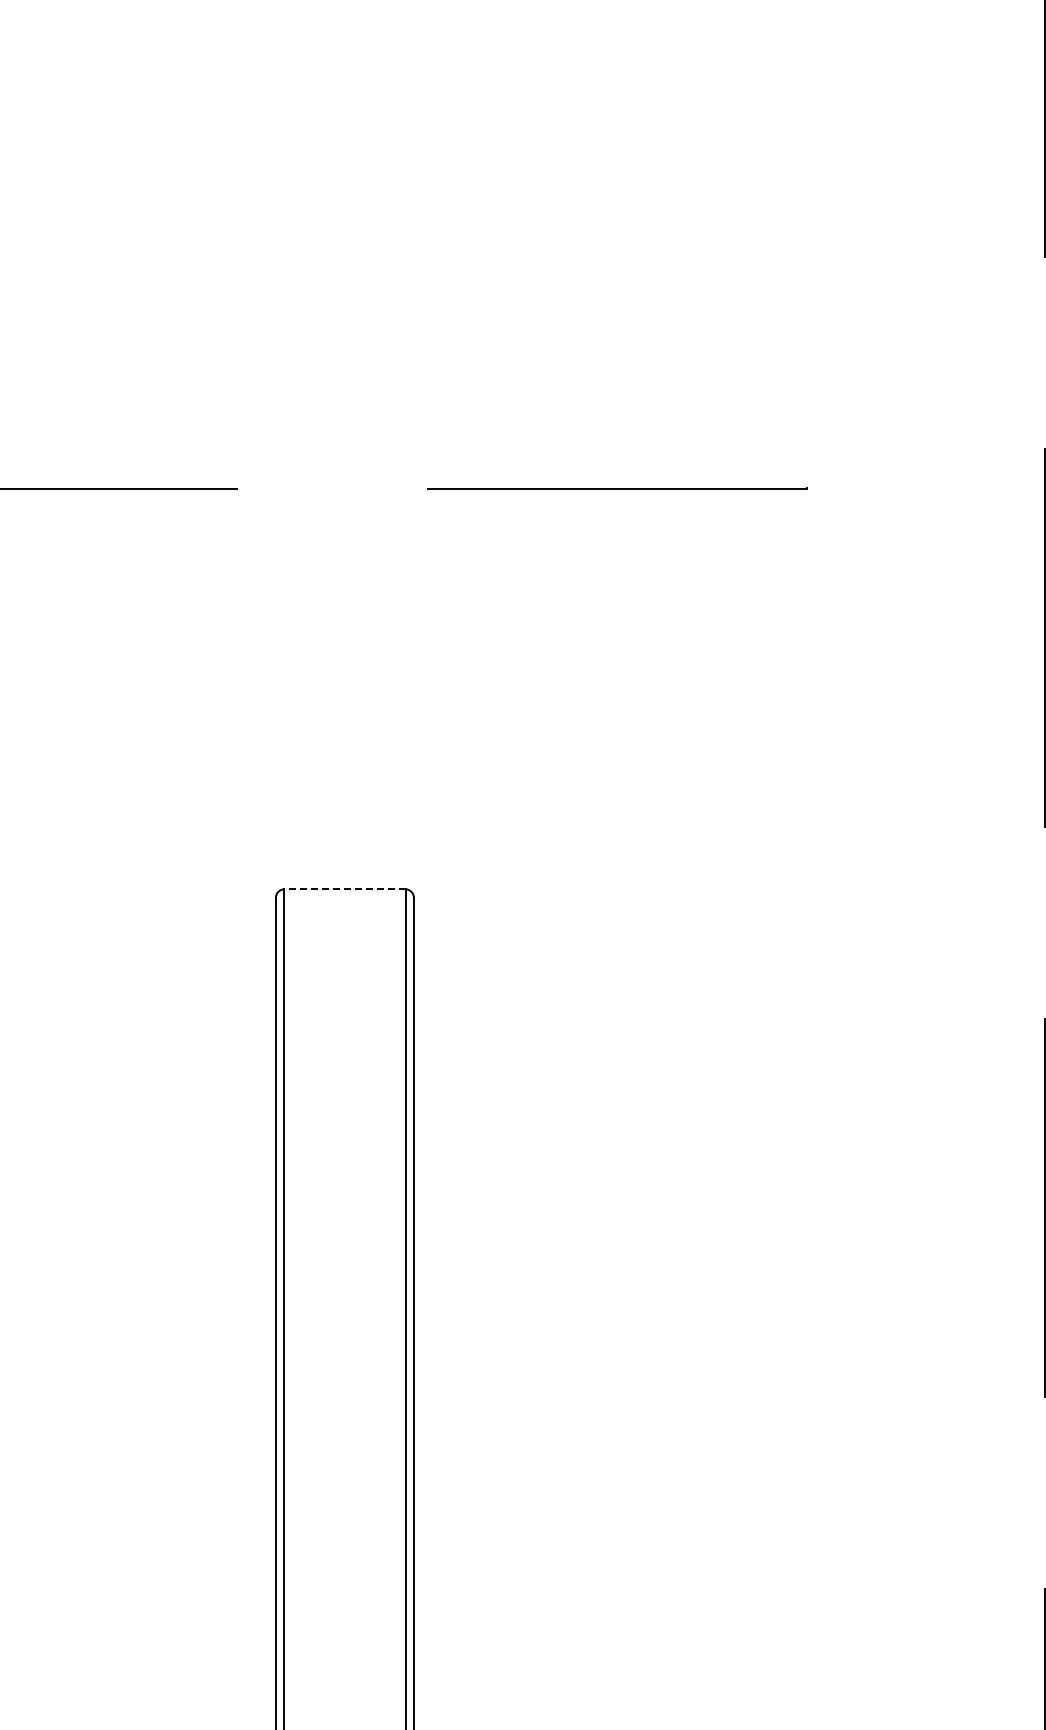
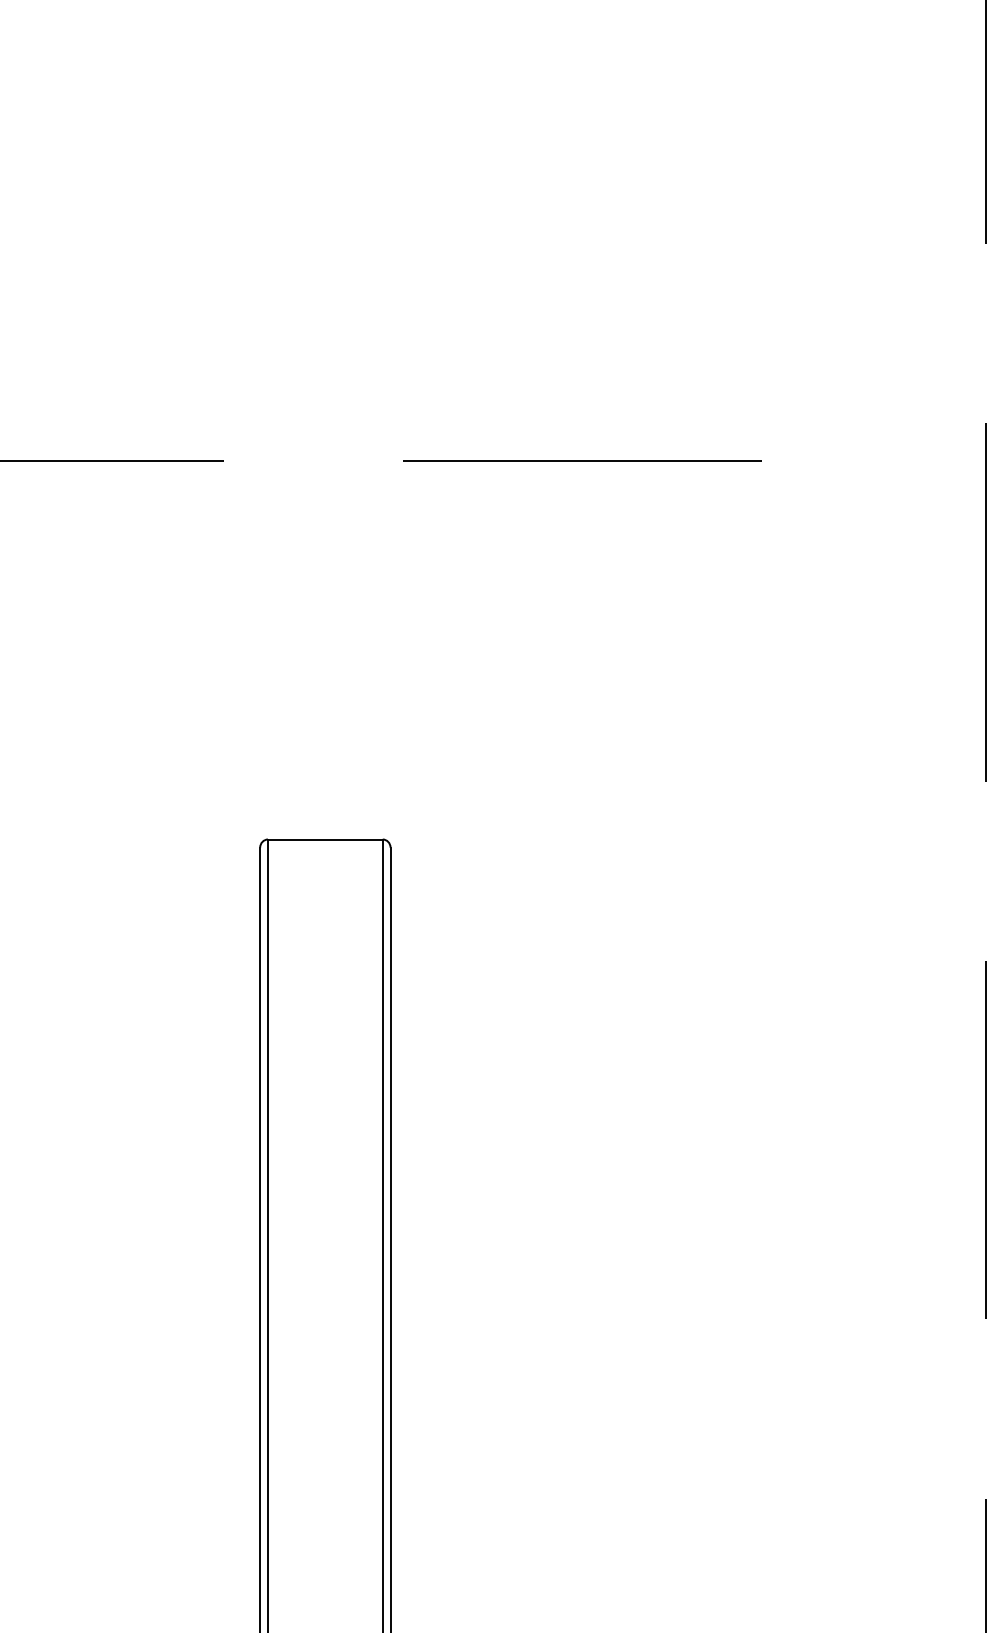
line: (344, 889) -> (325, 839), dashed -> solid

